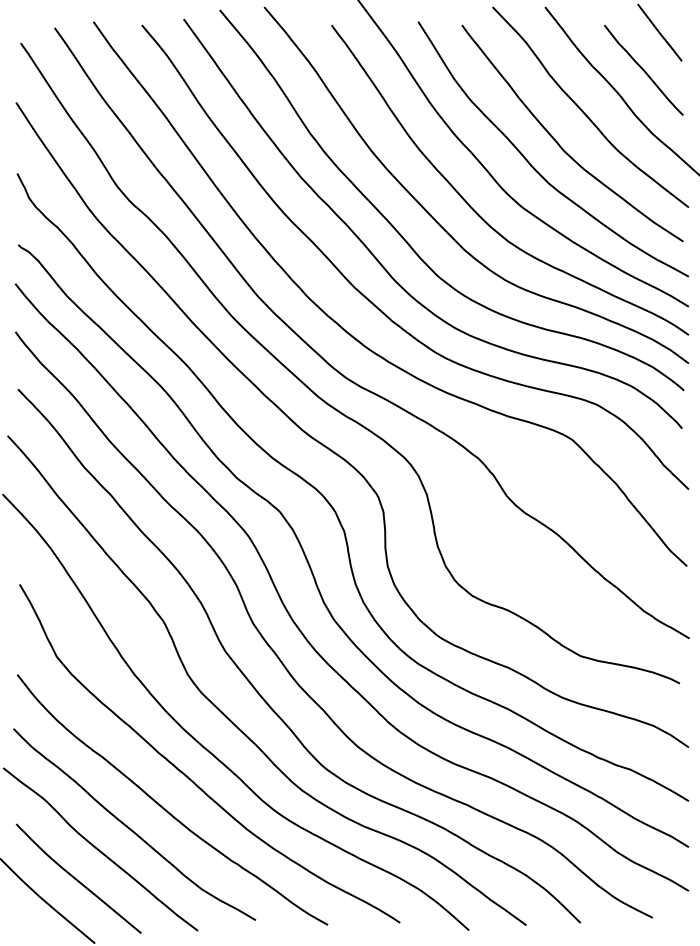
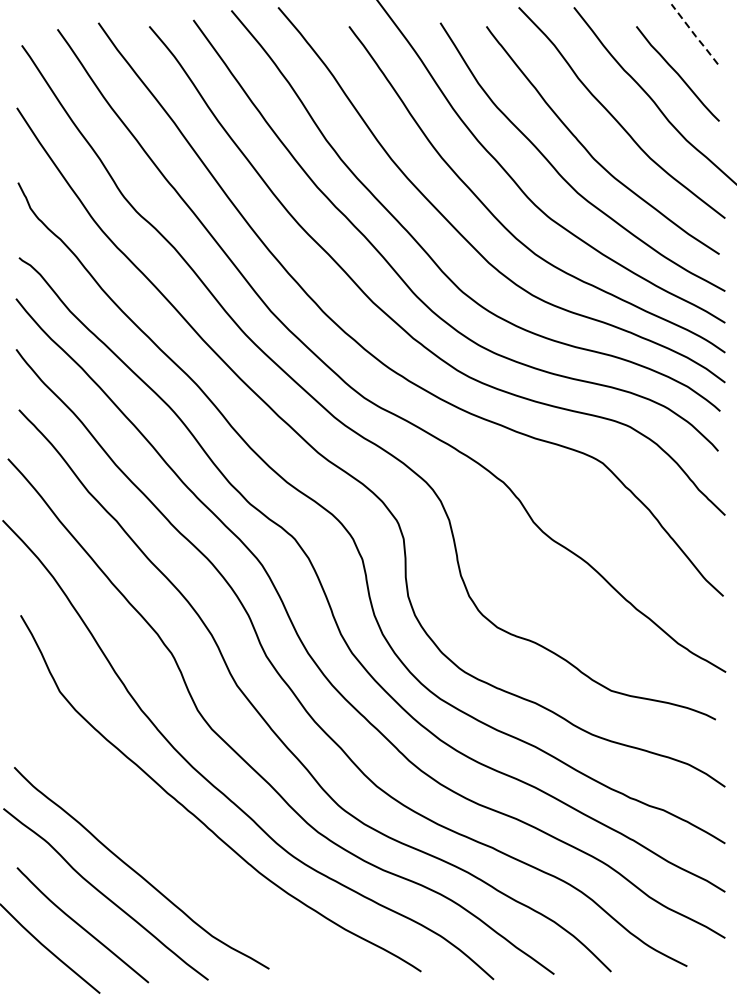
line: (660, 34) -> (695, 36), solid -> dashed
curve: (165, 808) -> (174, 851), removed

